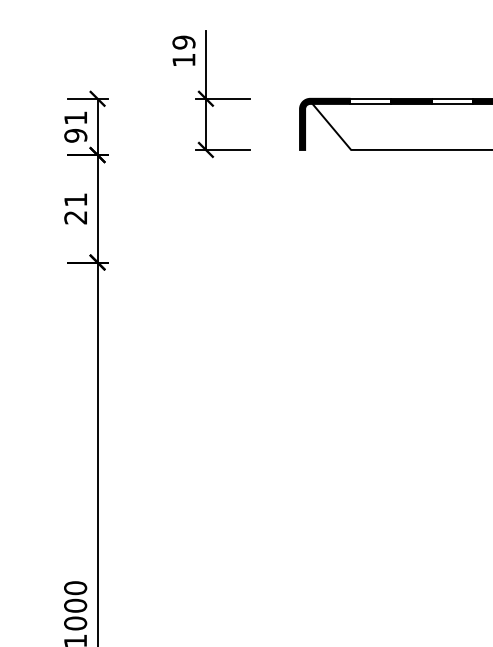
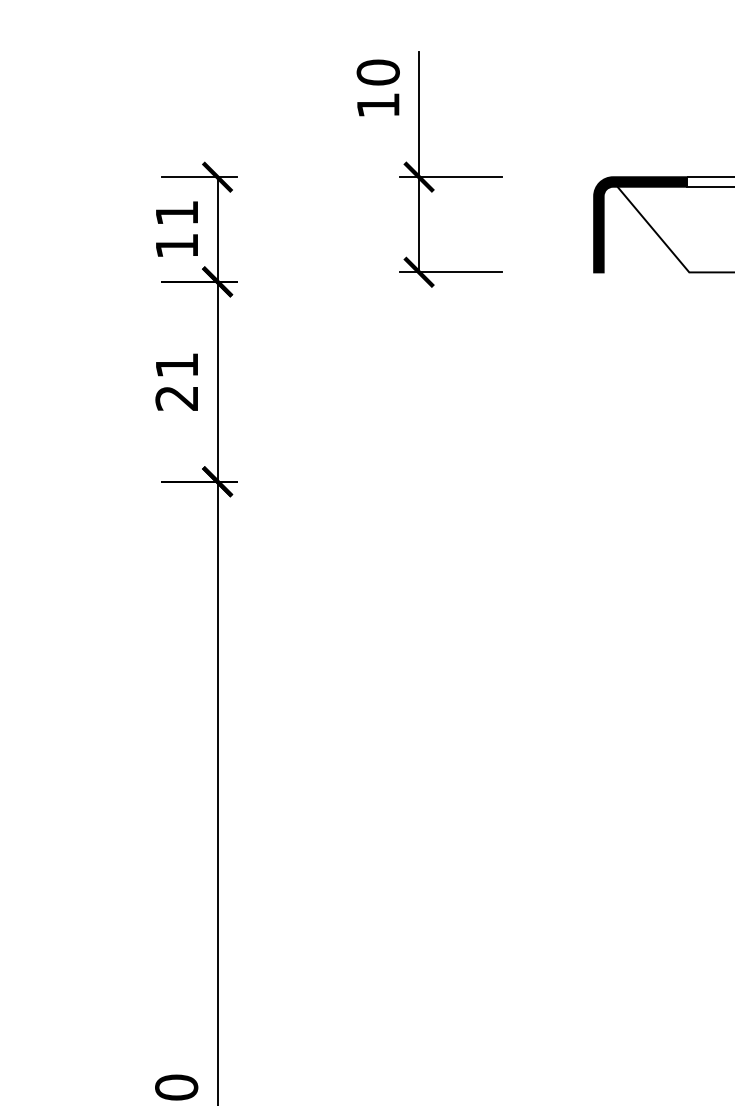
text: (183, 42) -> (377, 72), 19 -> 10
text: (75, 135) -> (176, 245), 91 -> 11

